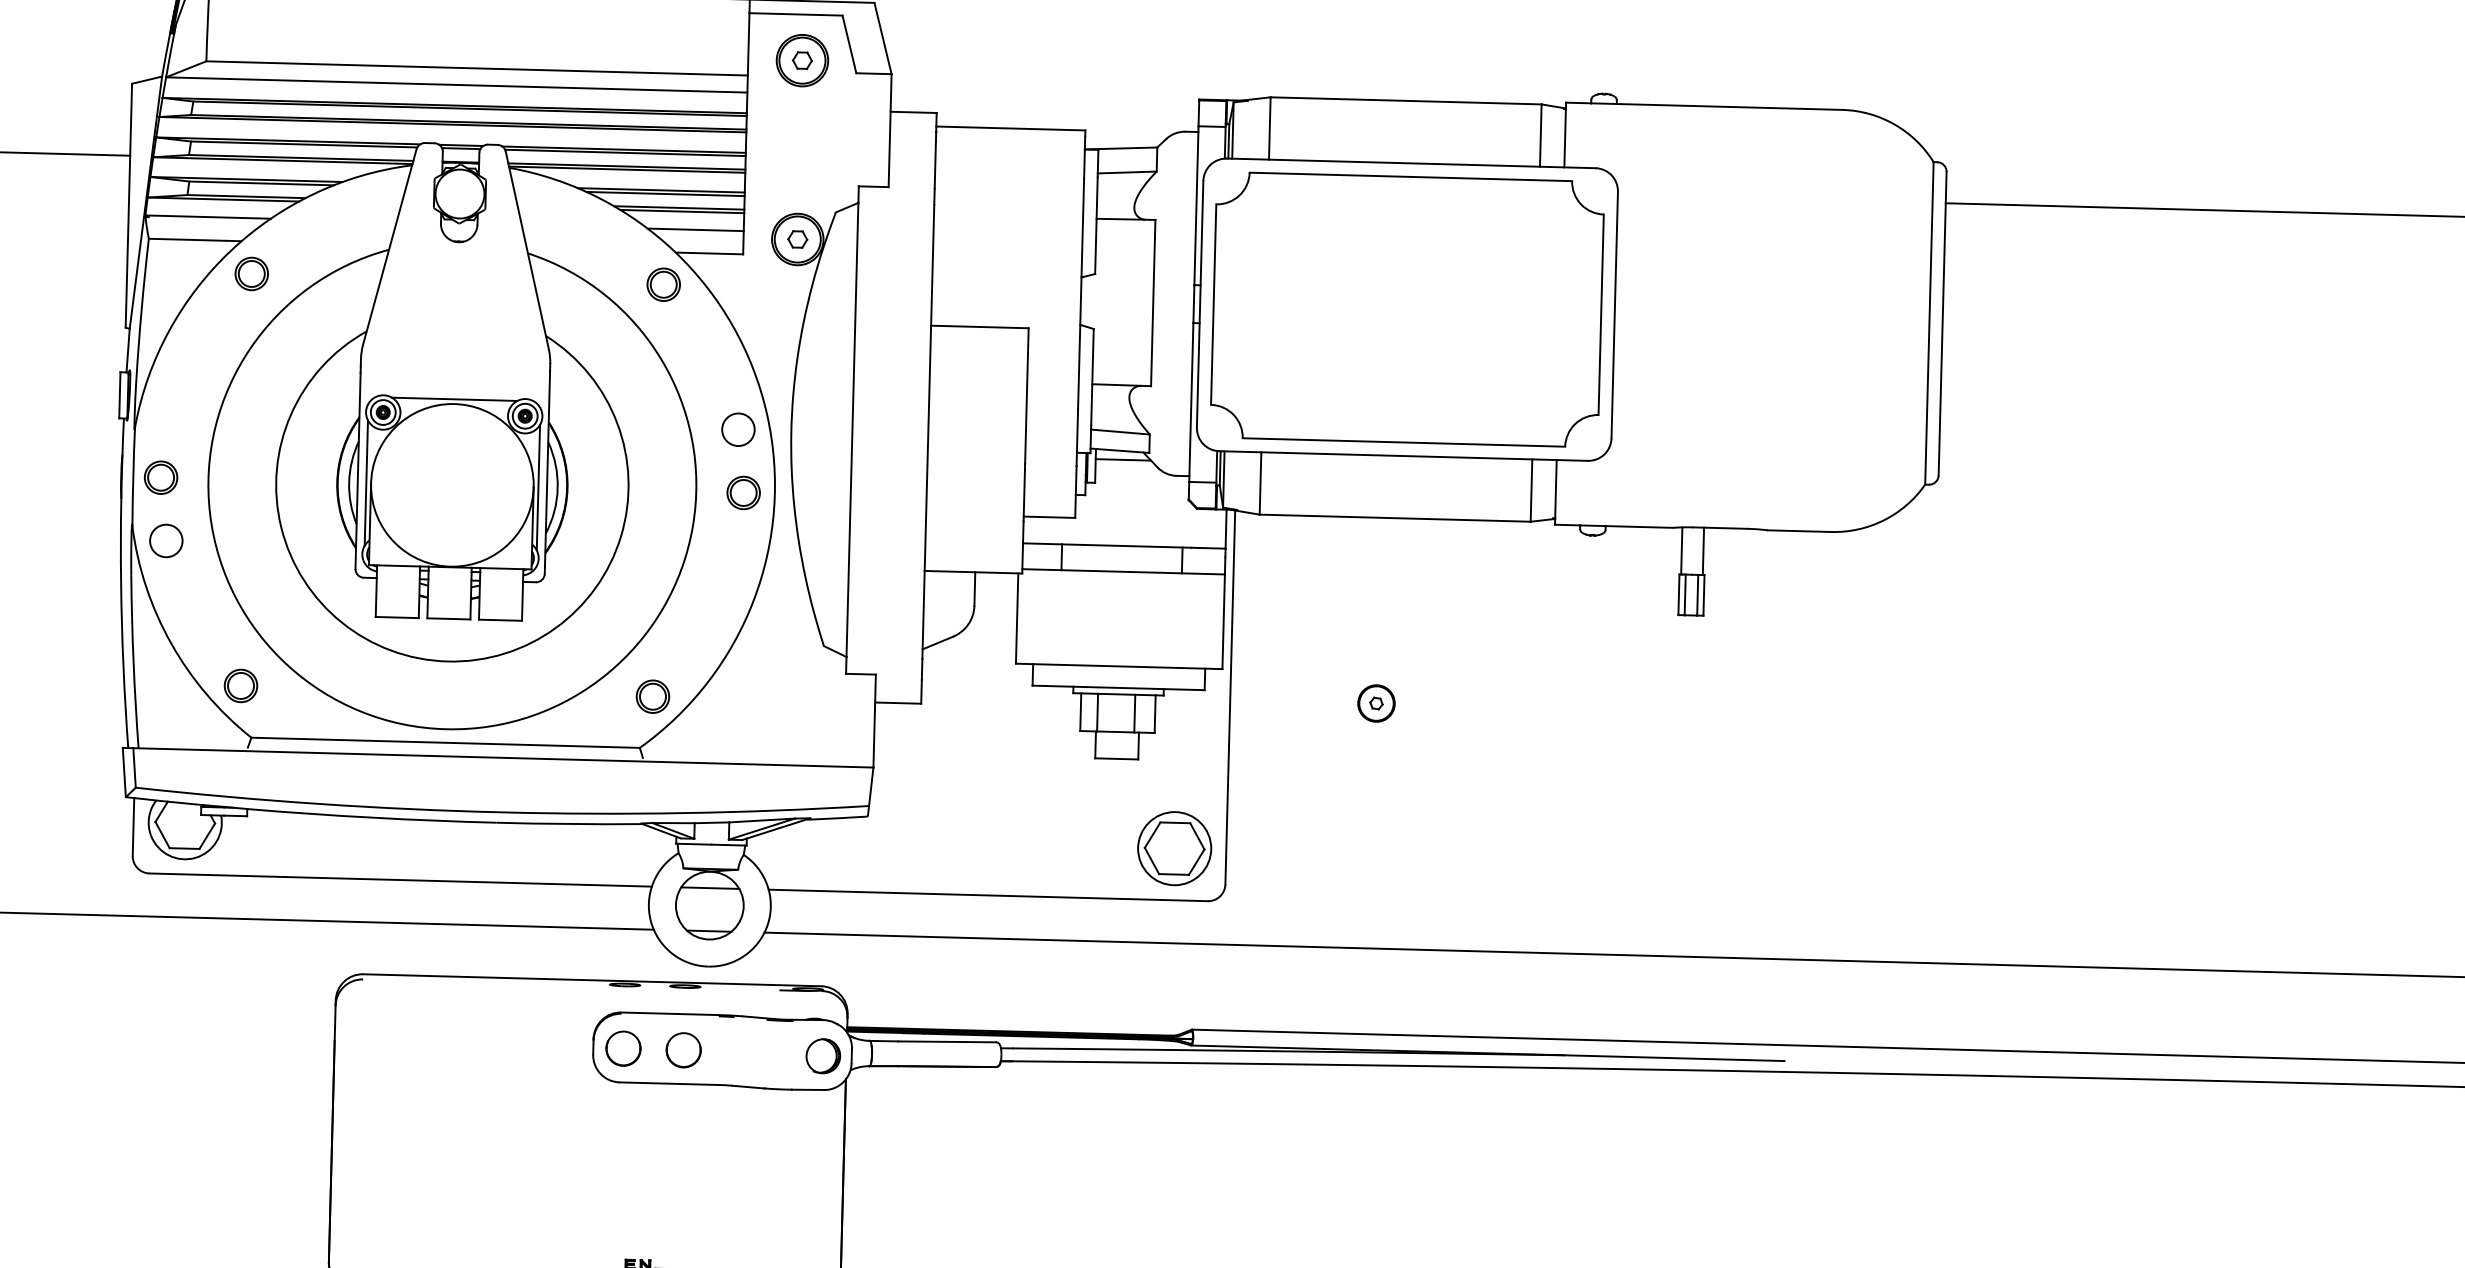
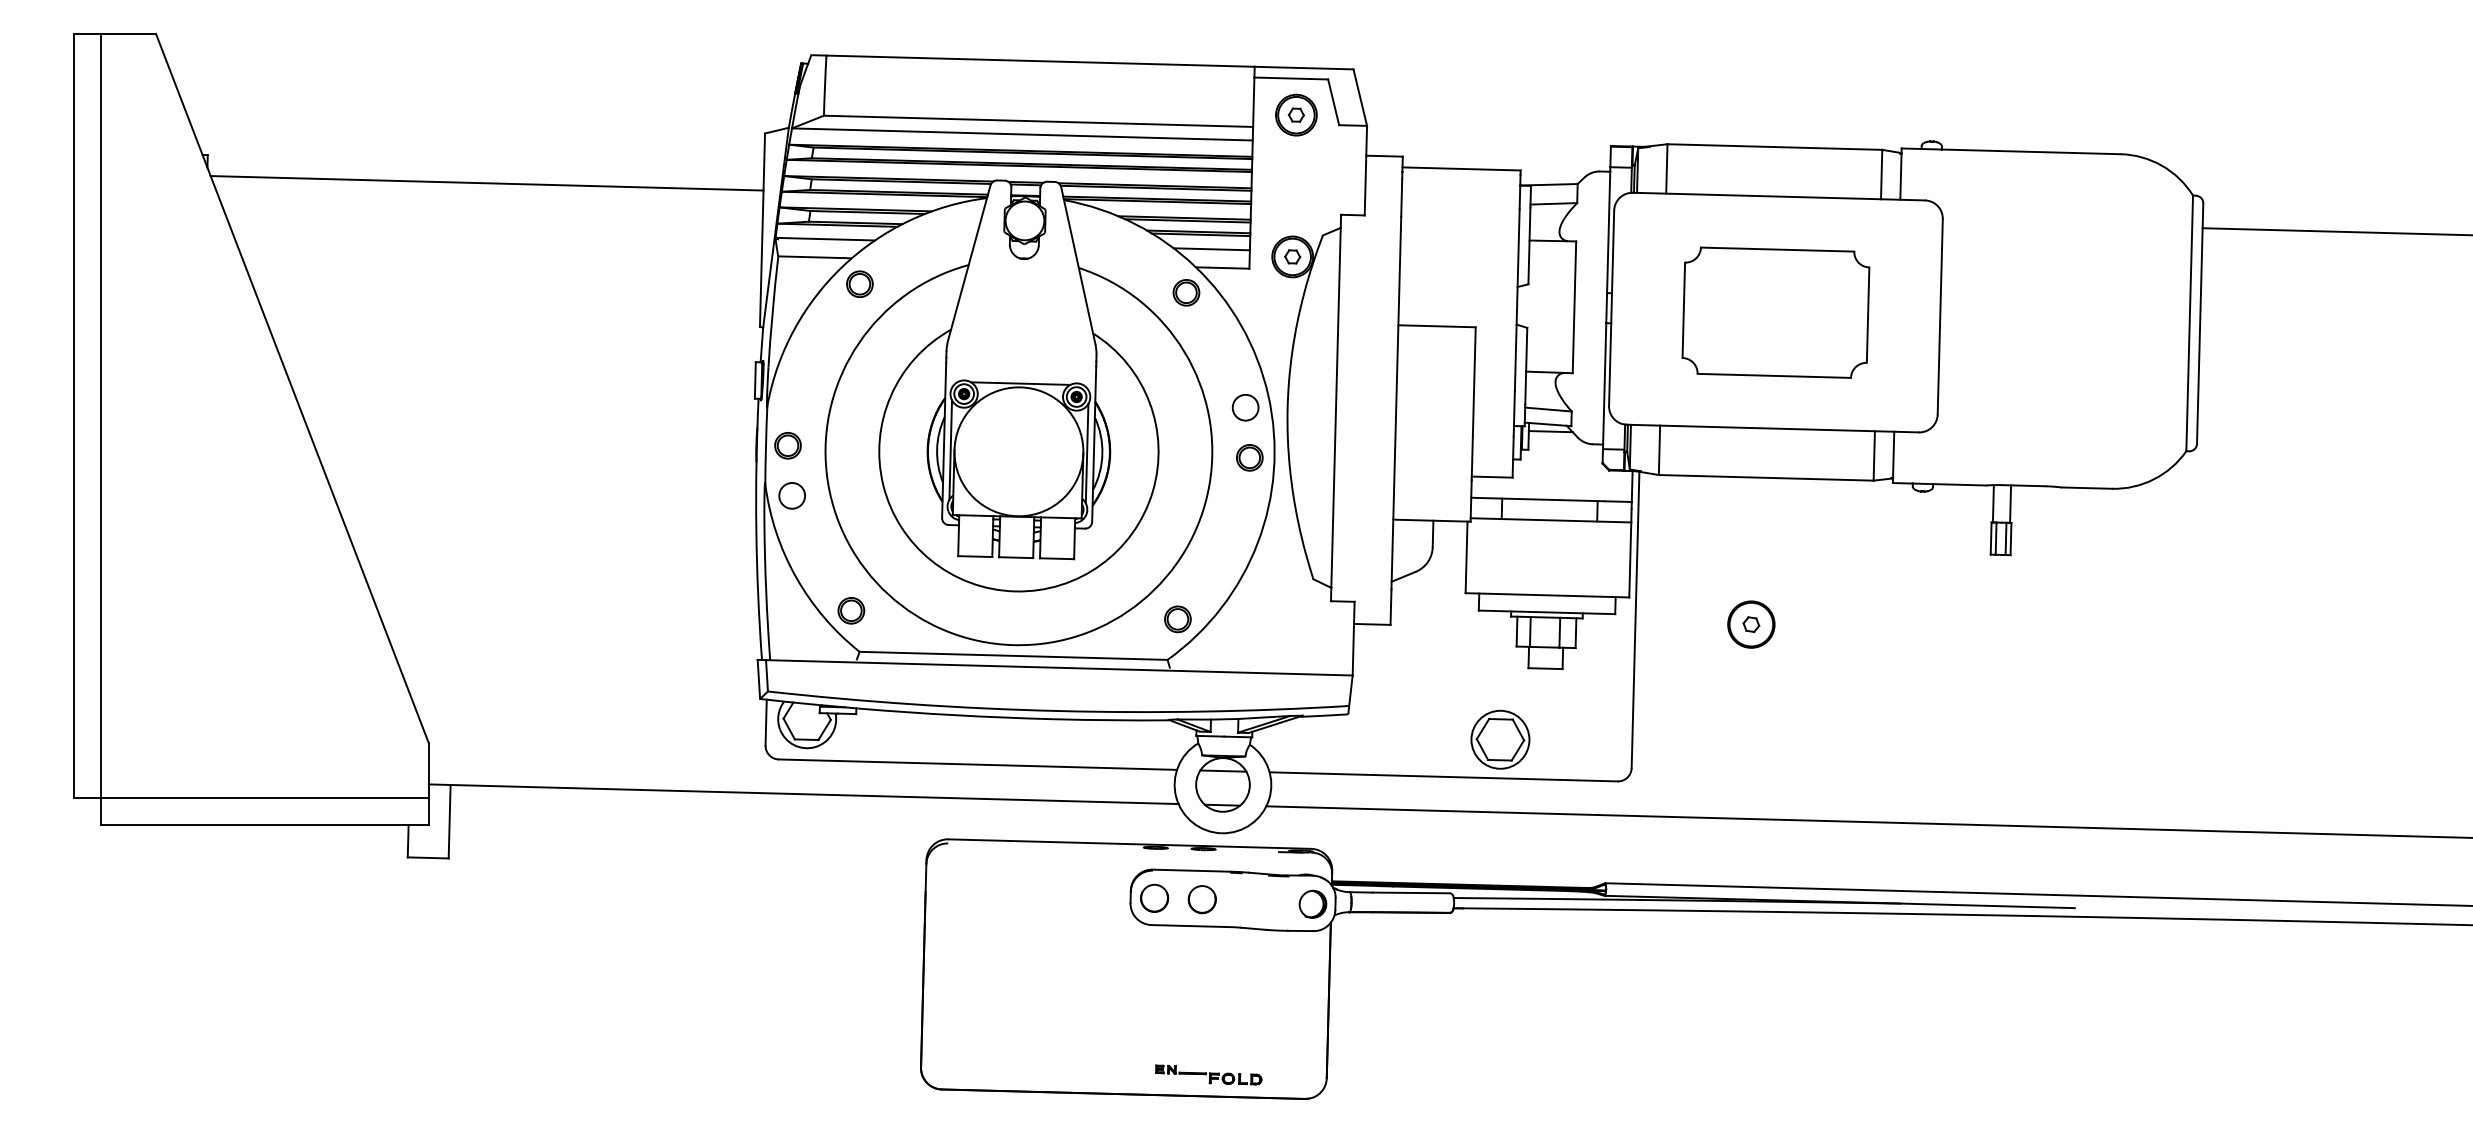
part: (1406, 309) -> (1775, 312), size x0.6
part: (1376, 703) -> (1751, 624), size x1.6
part: (1174, 848) -> (1500, 739), moved

